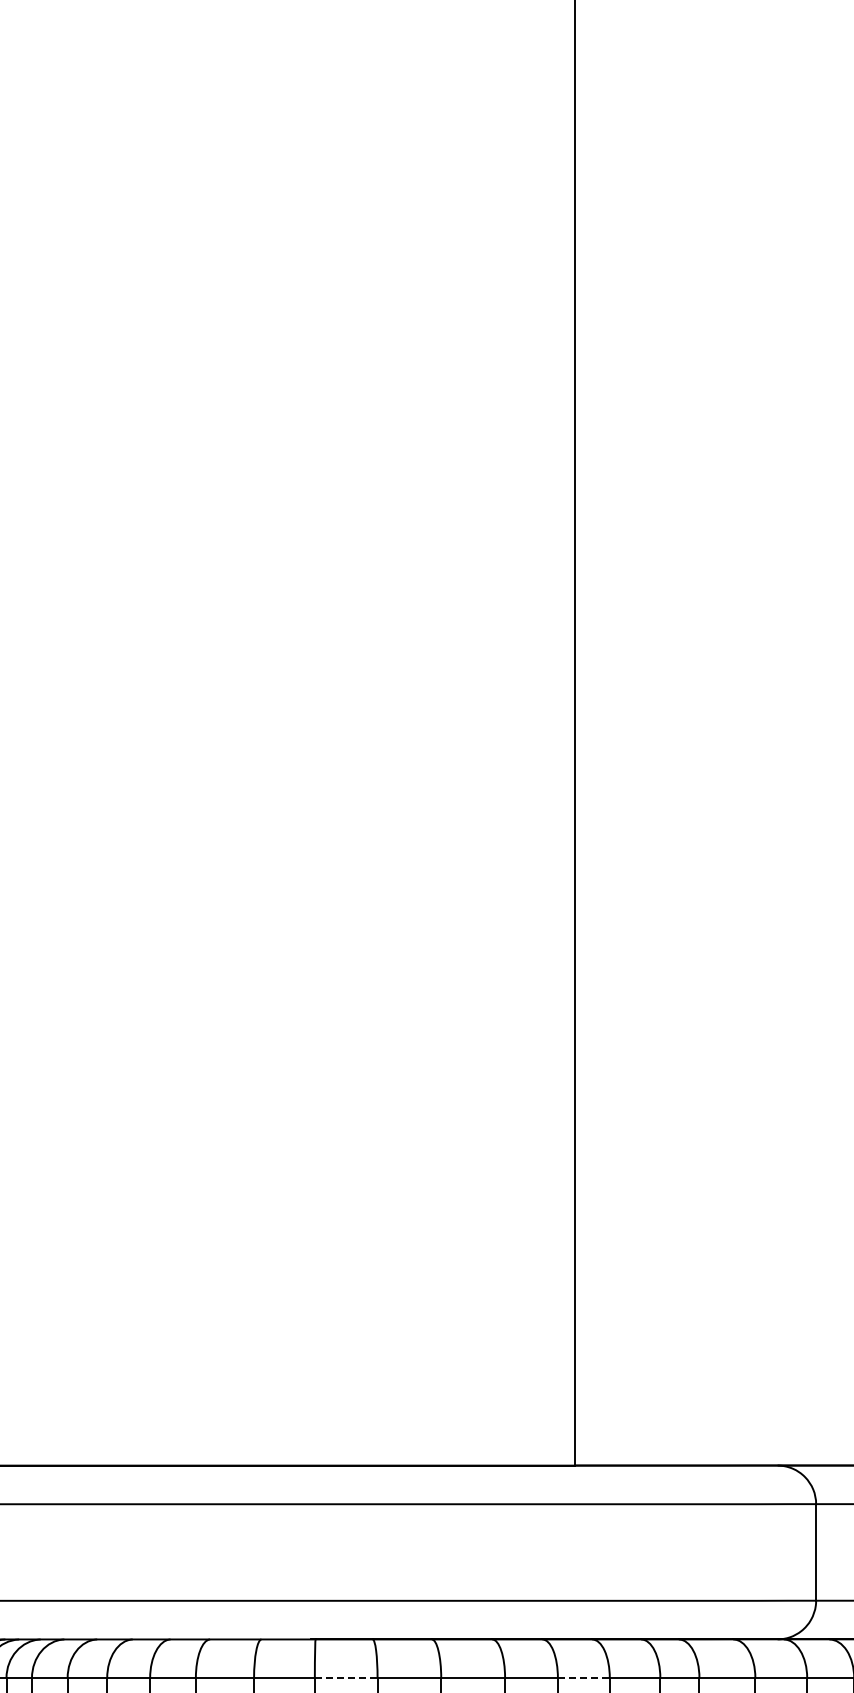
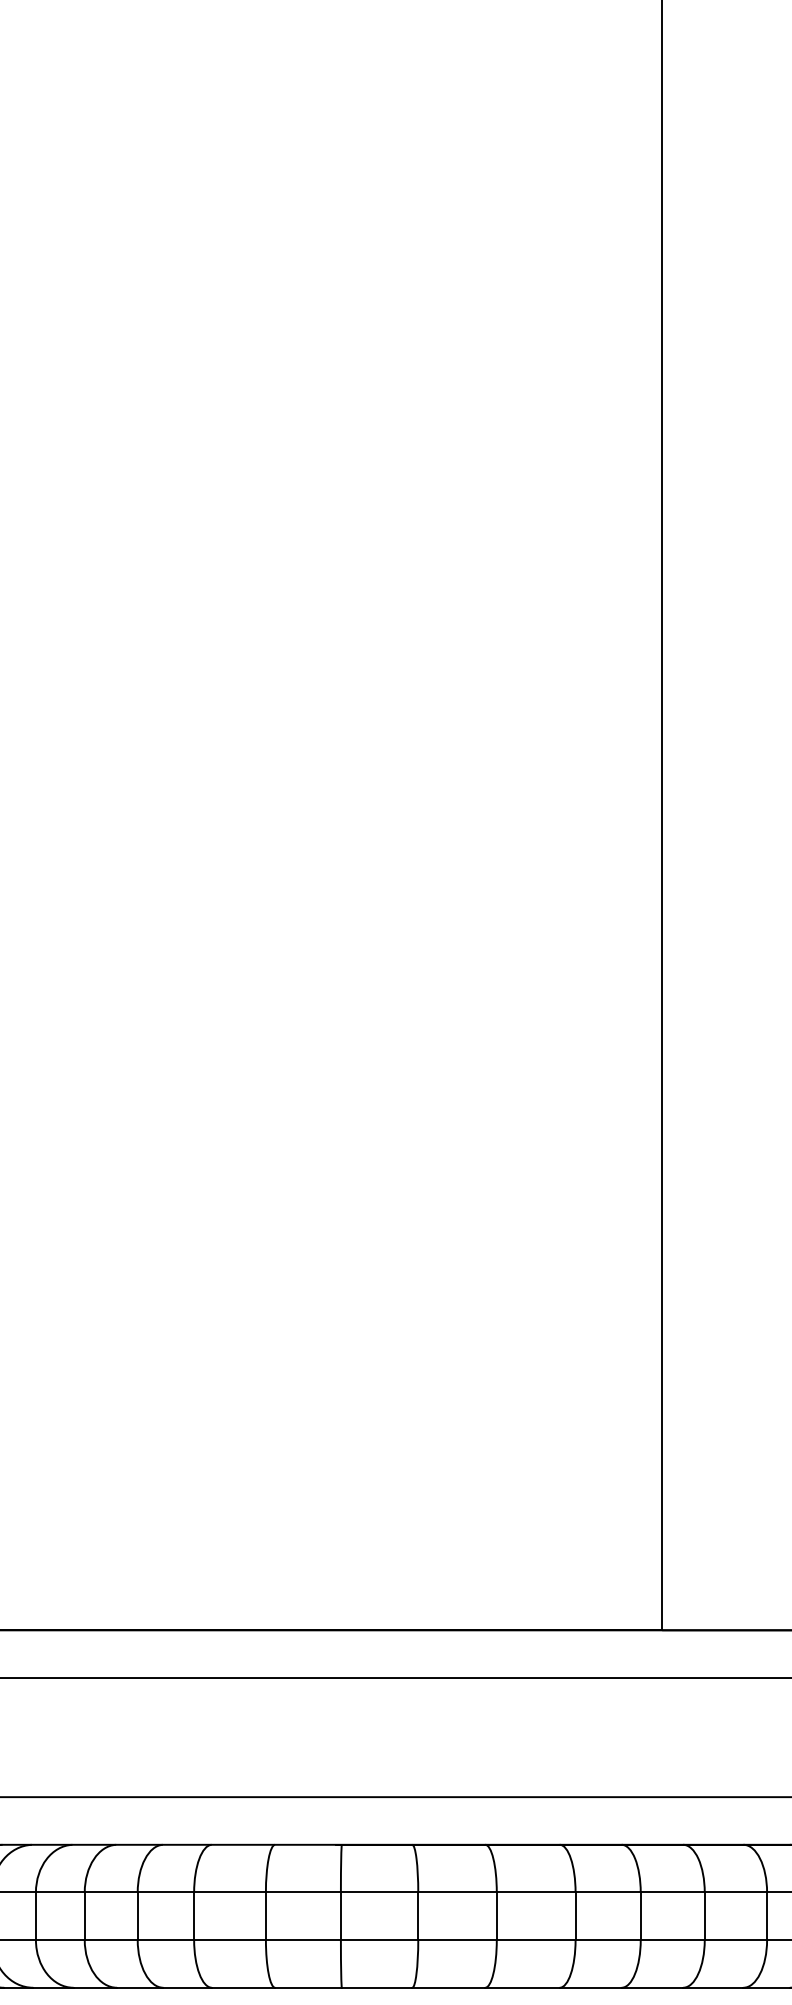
line: (346, 1678) -> (379, 1892), dashed -> solid
line: (583, 1678) -> (672, 1892), dashed -> solid

